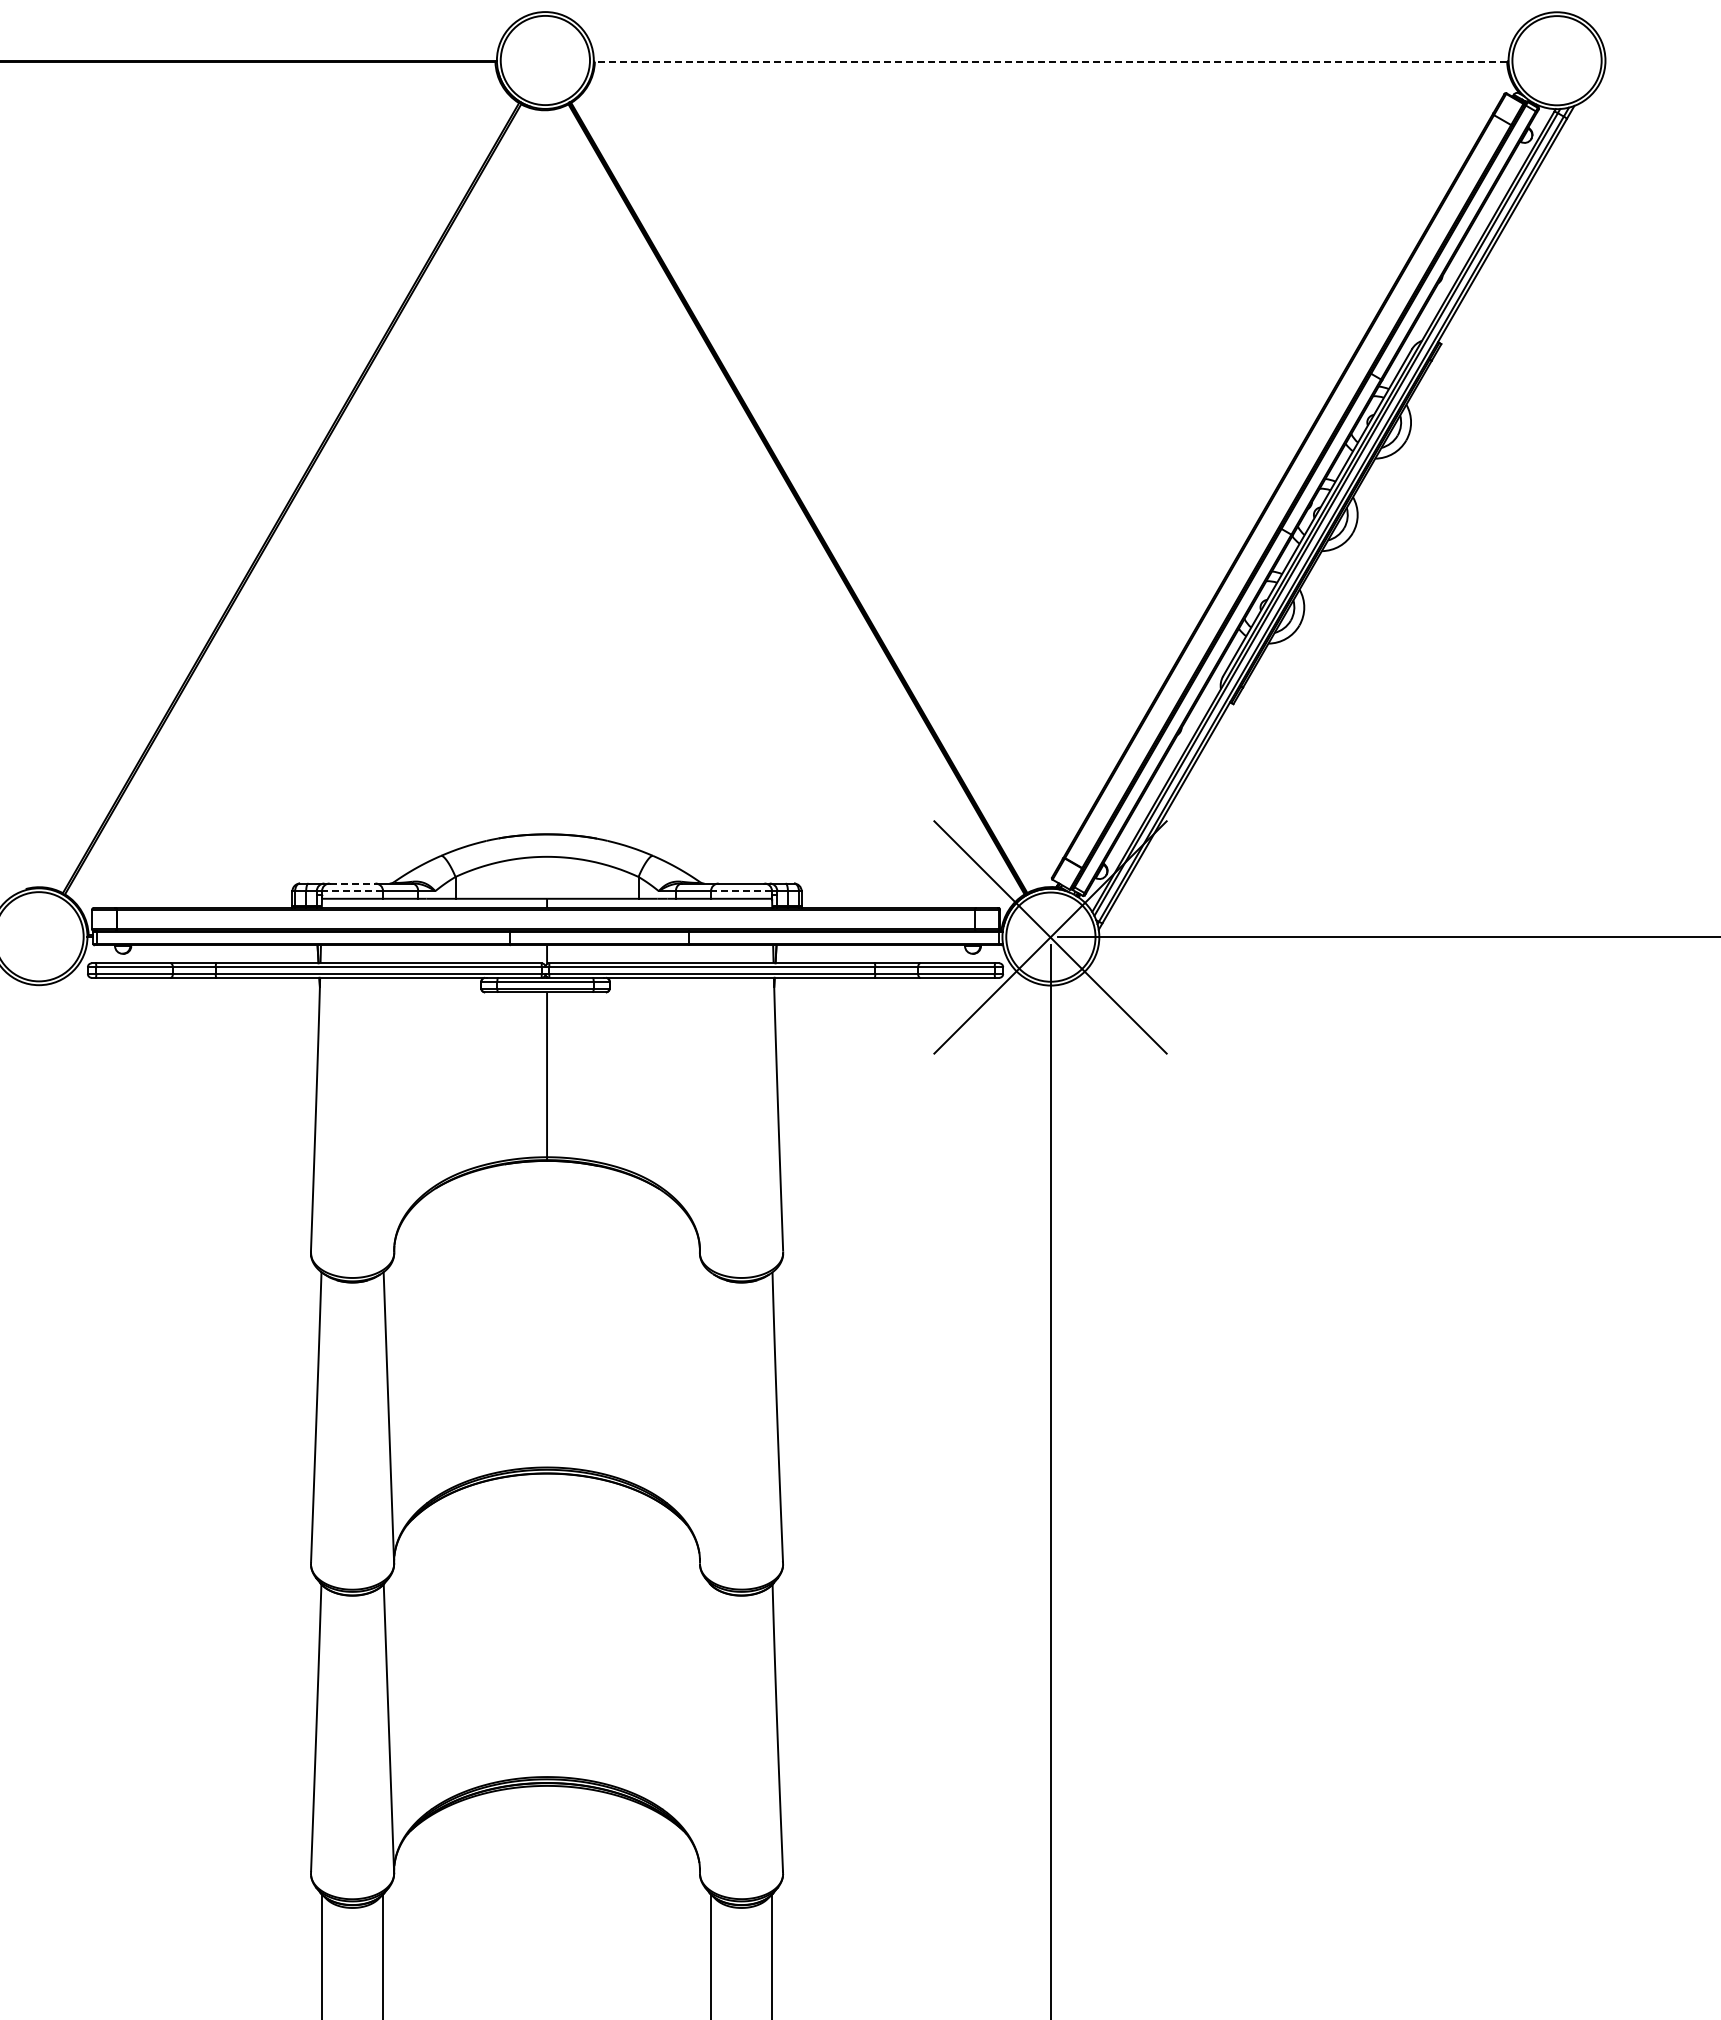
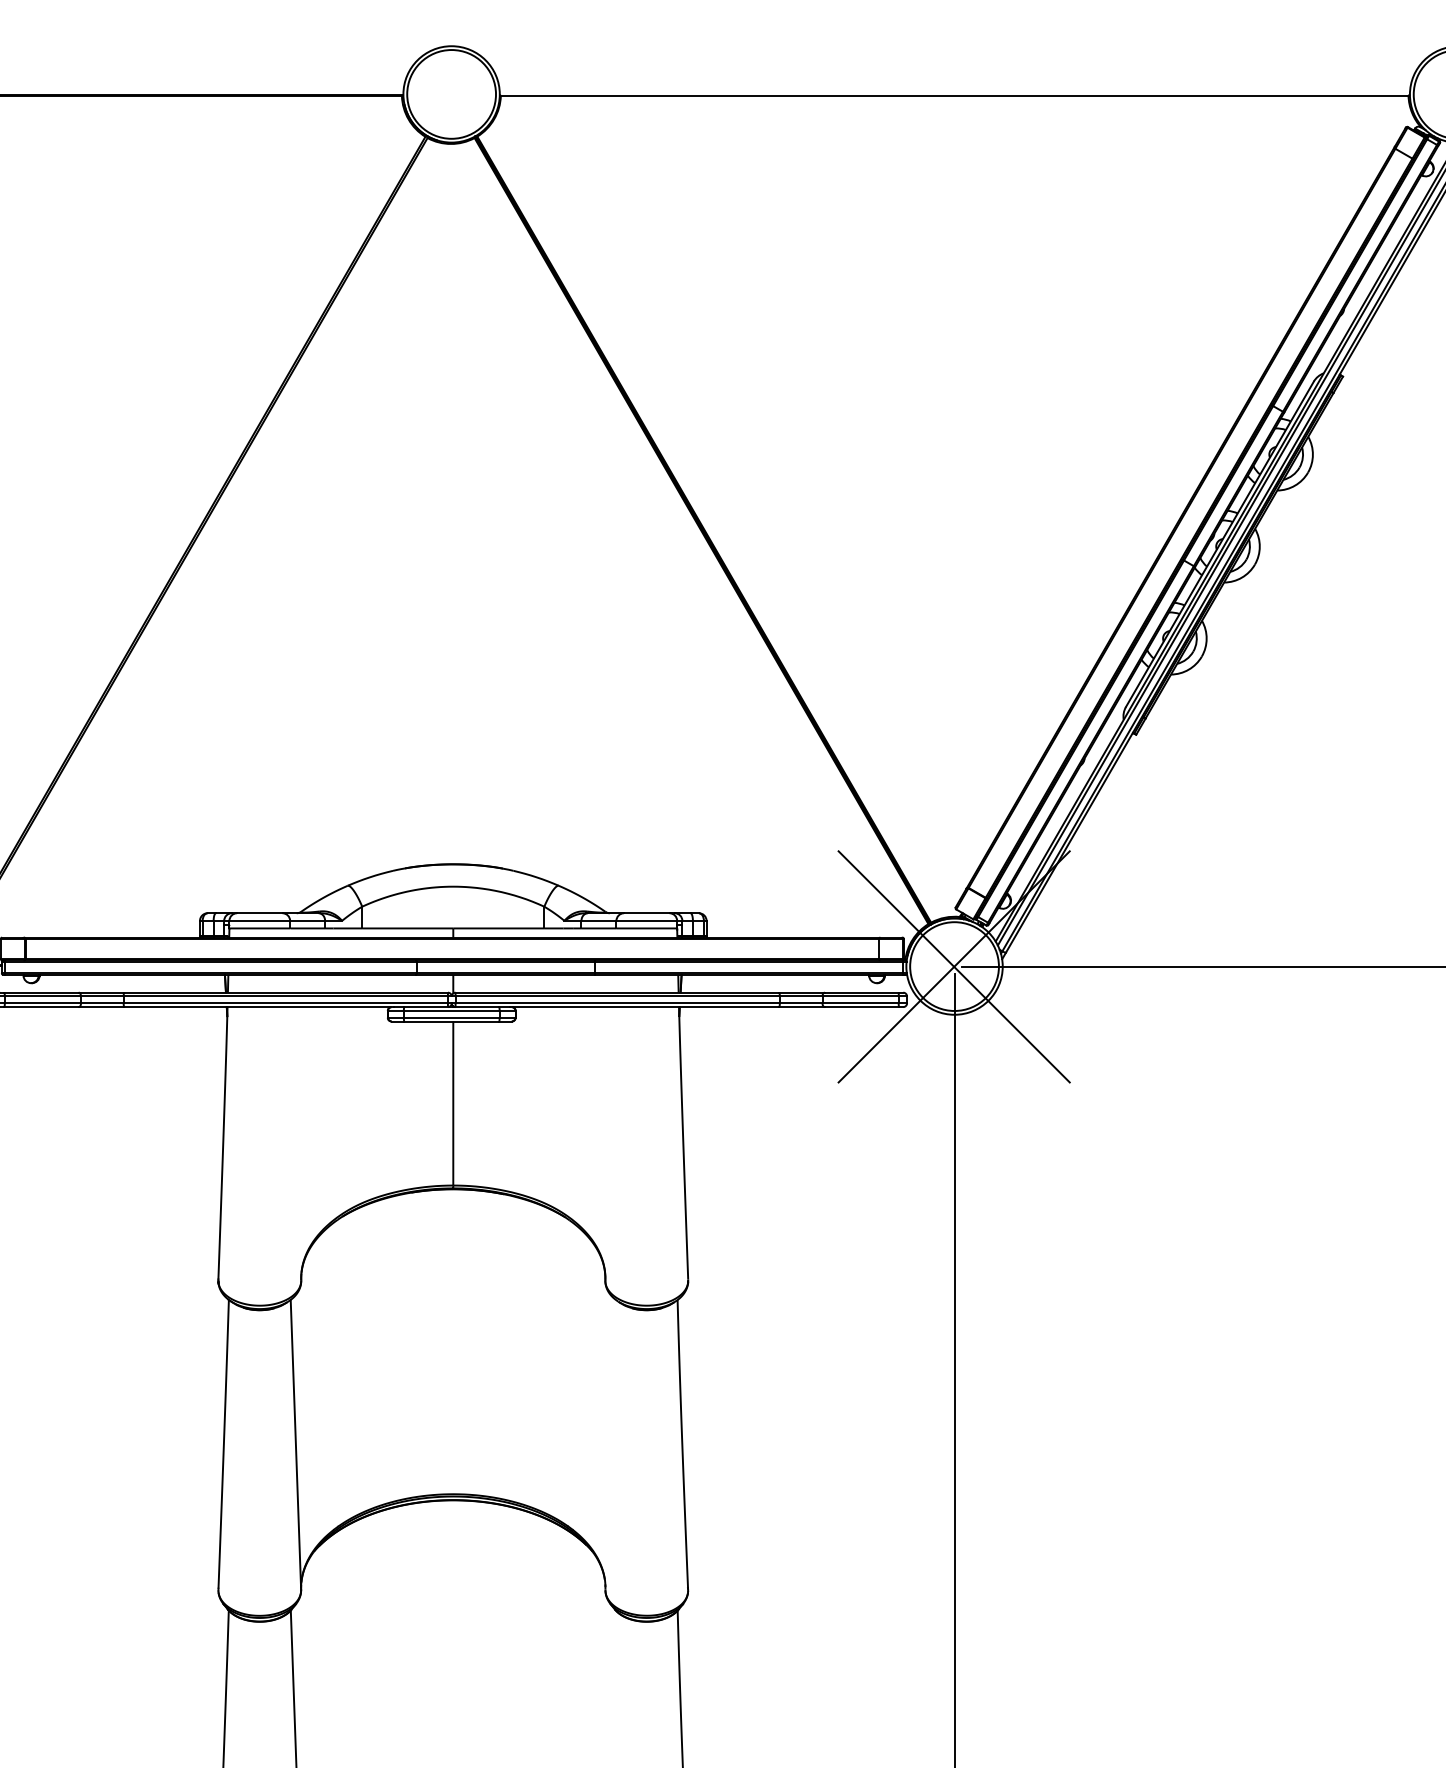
line: (1050, 61) -> (954, 95), dashed -> solid
line: (352, 883) -> (259, 913), dashed -> solid
line: (352, 891) -> (259, 921), dashed -> solid
line: (741, 891) -> (646, 921), dashed -> solid

